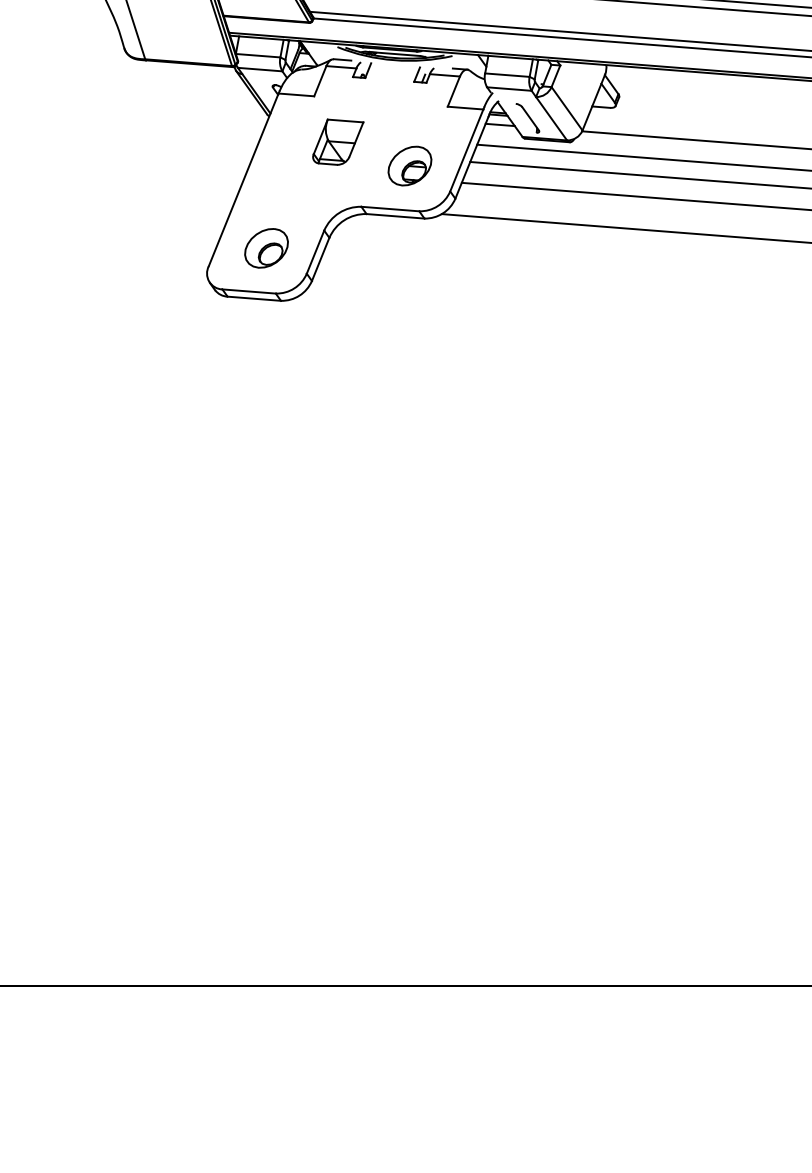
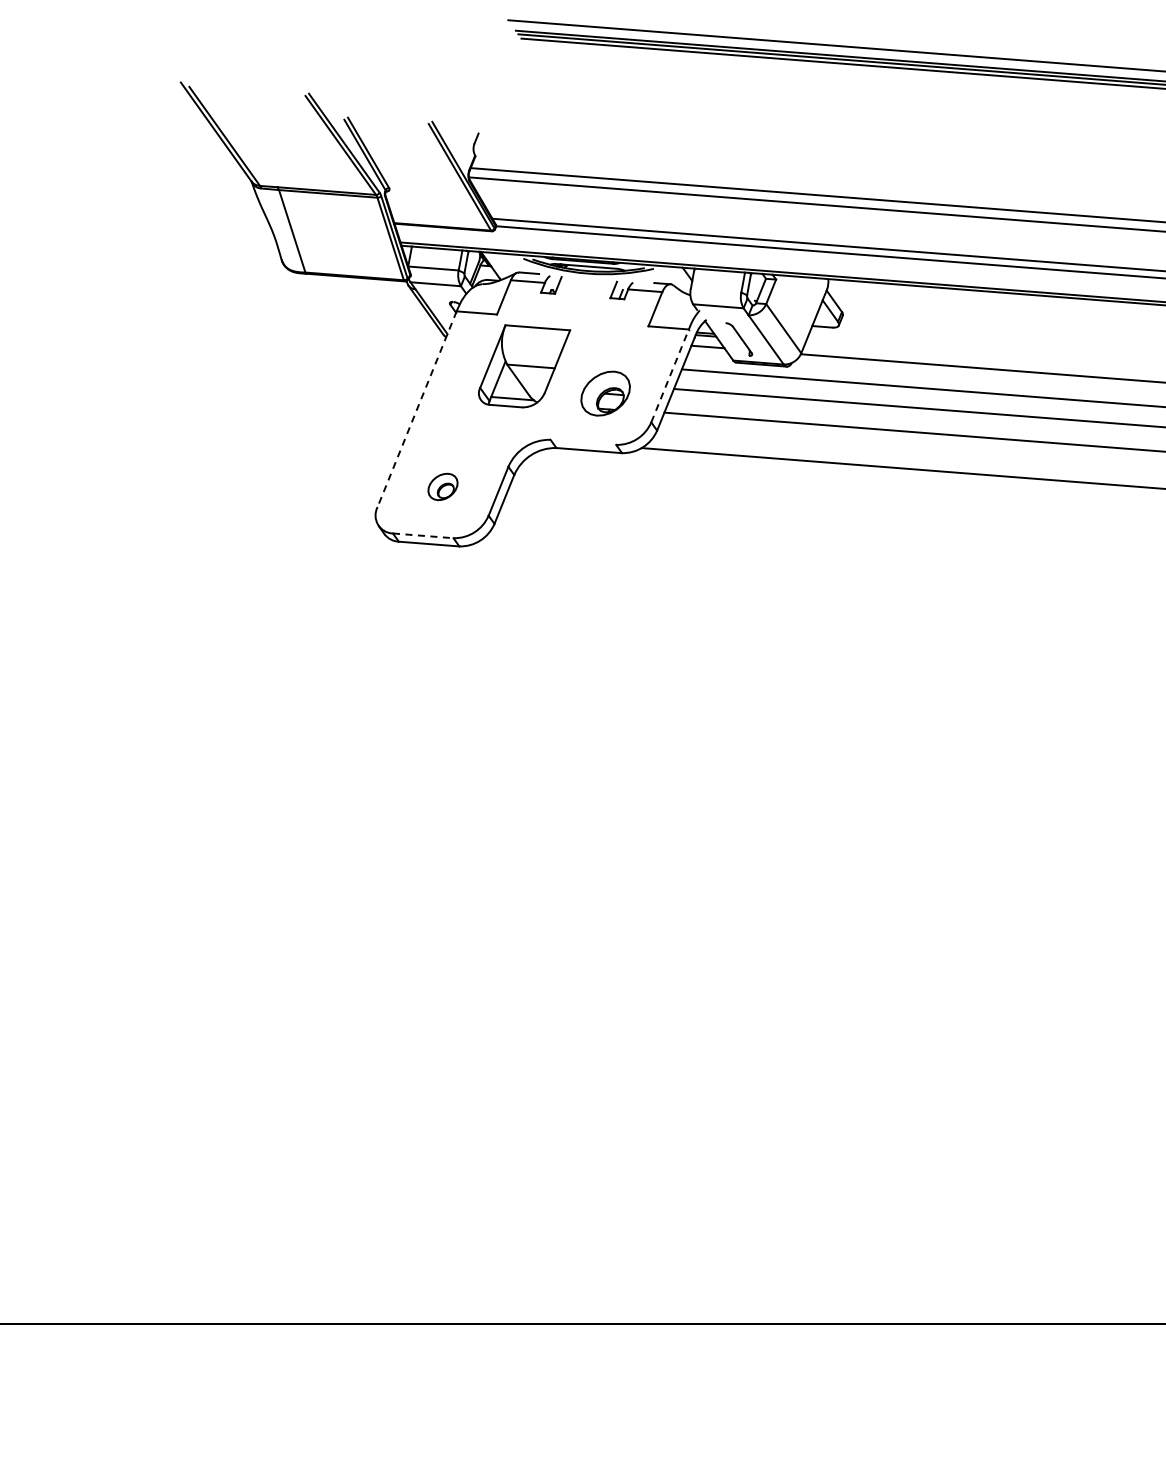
line: (506, 75) -> (715, 290), removed
part: (337, 142) -> (523, 366), size x1.6
line: (467, 150) -> (670, 375), solid -> dashed
line: (244, 180) -> (417, 409), solid -> dashed
line: (390, 208) -> (583, 441), removed
part: (266, 247) -> (442, 486), size x0.6
line: (249, 291) -> (423, 535), solid -> dashed

